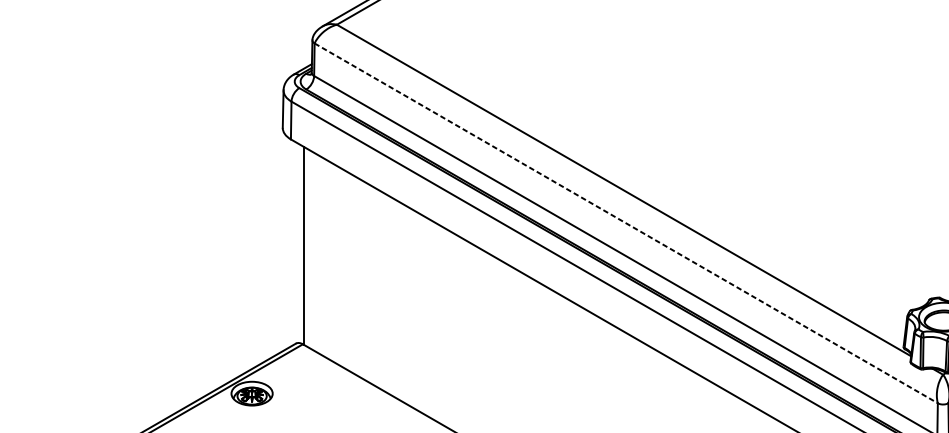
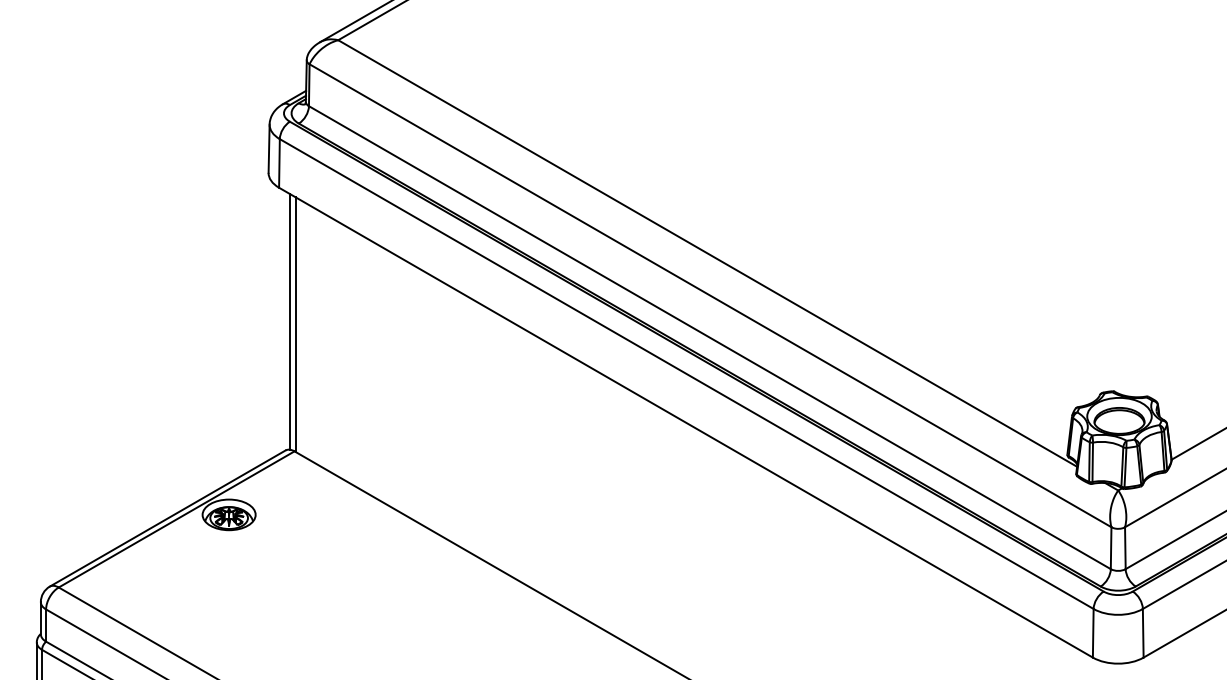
line: (626, 223) -> (710, 295), dashed -> solid
line: (299, 243) -> (290, 321), added

